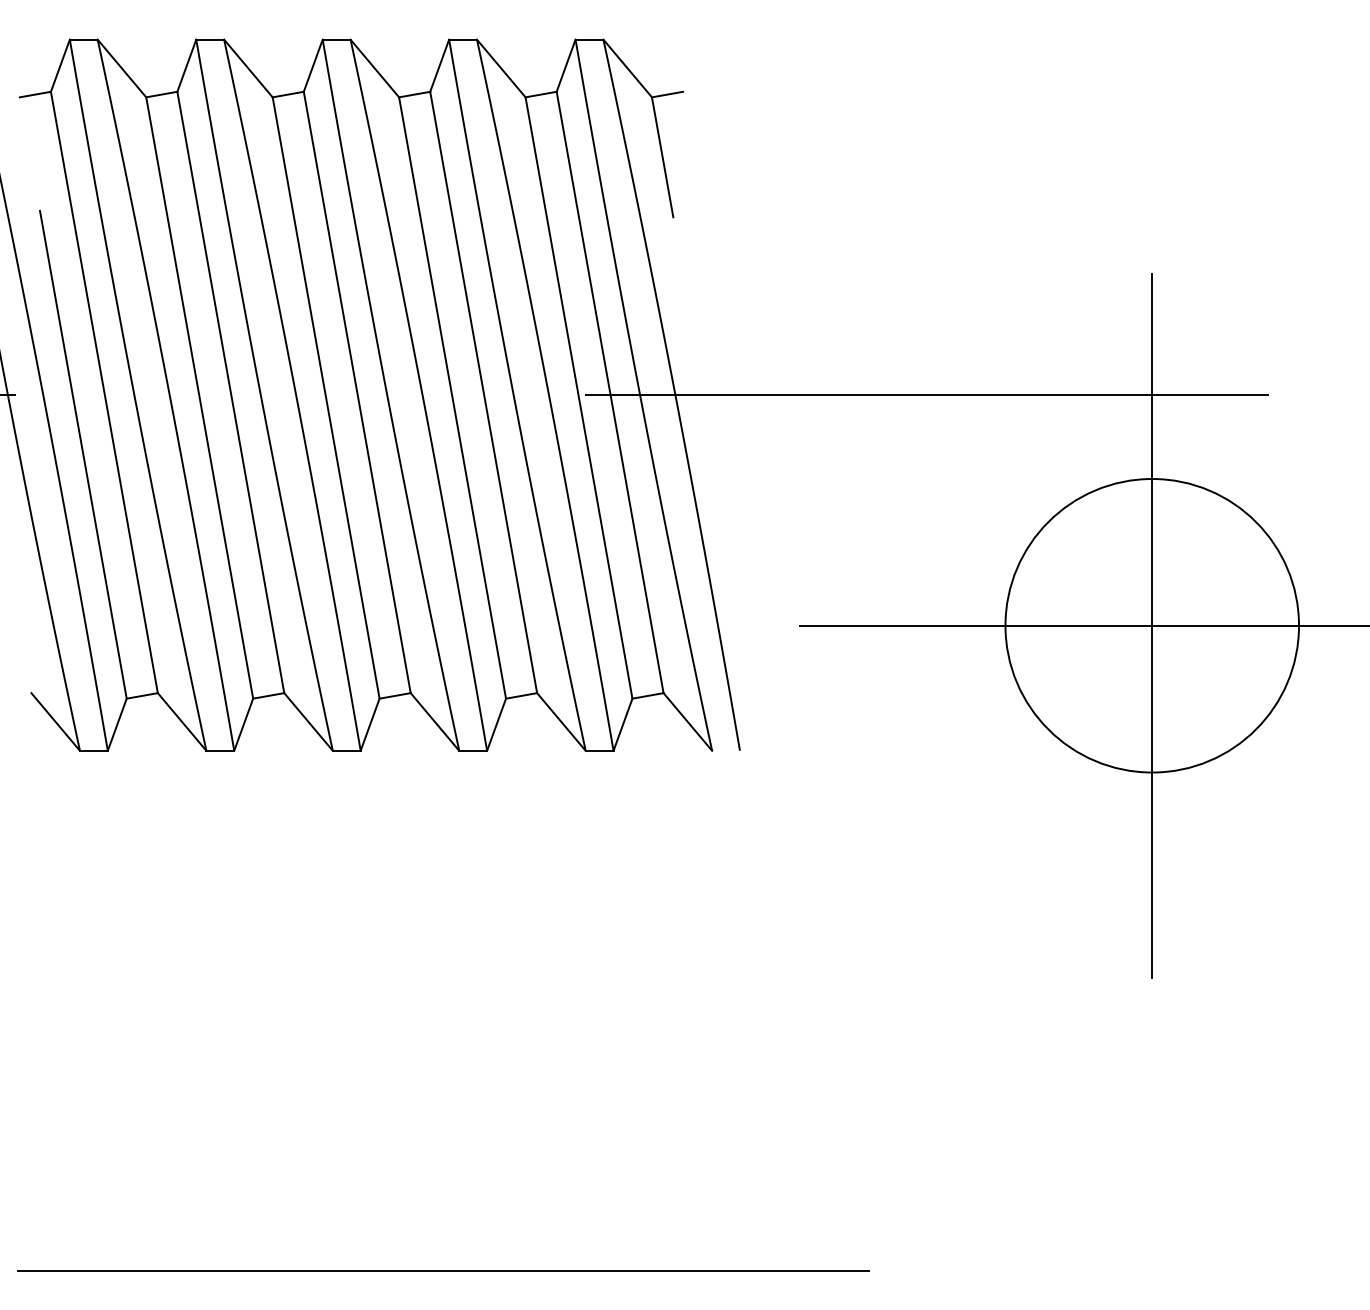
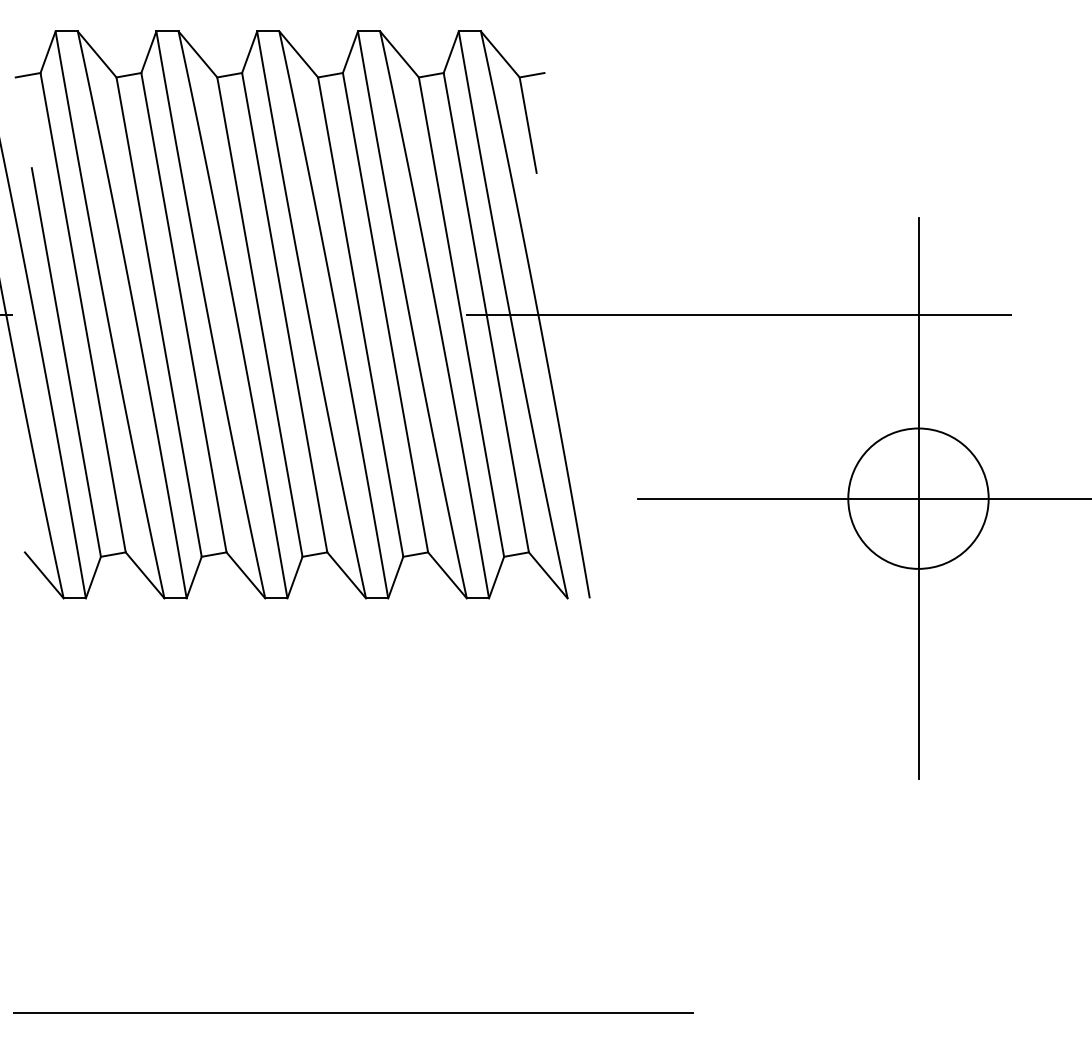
circle: (1152, 625) -> (918, 498), size x0.6

